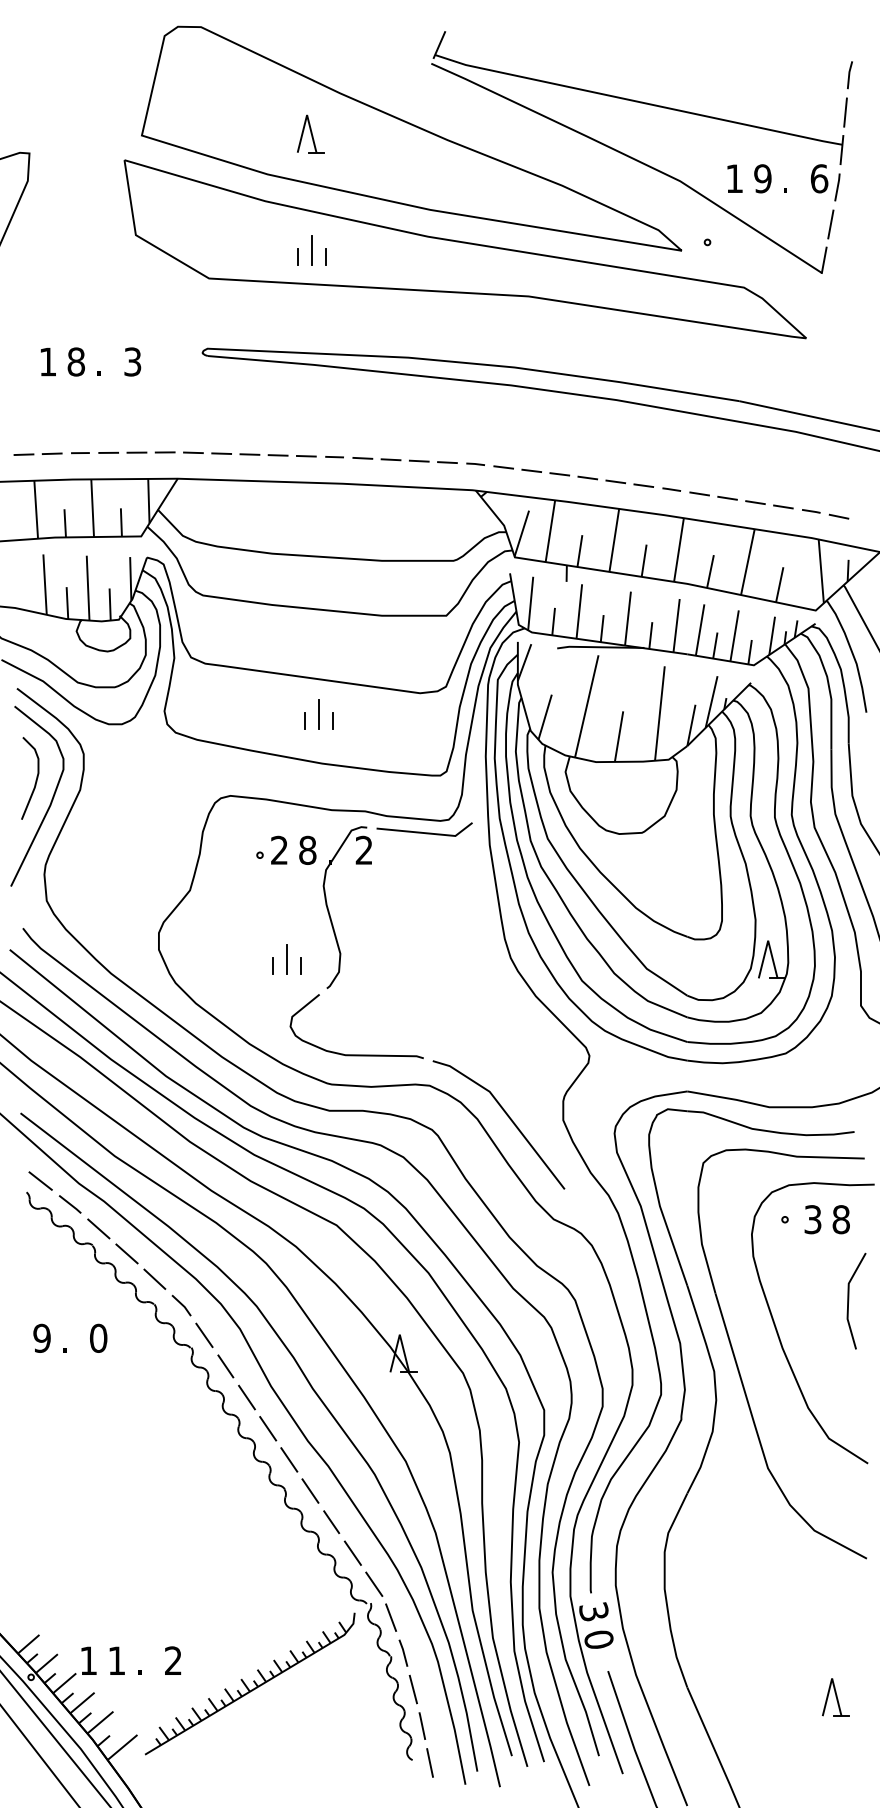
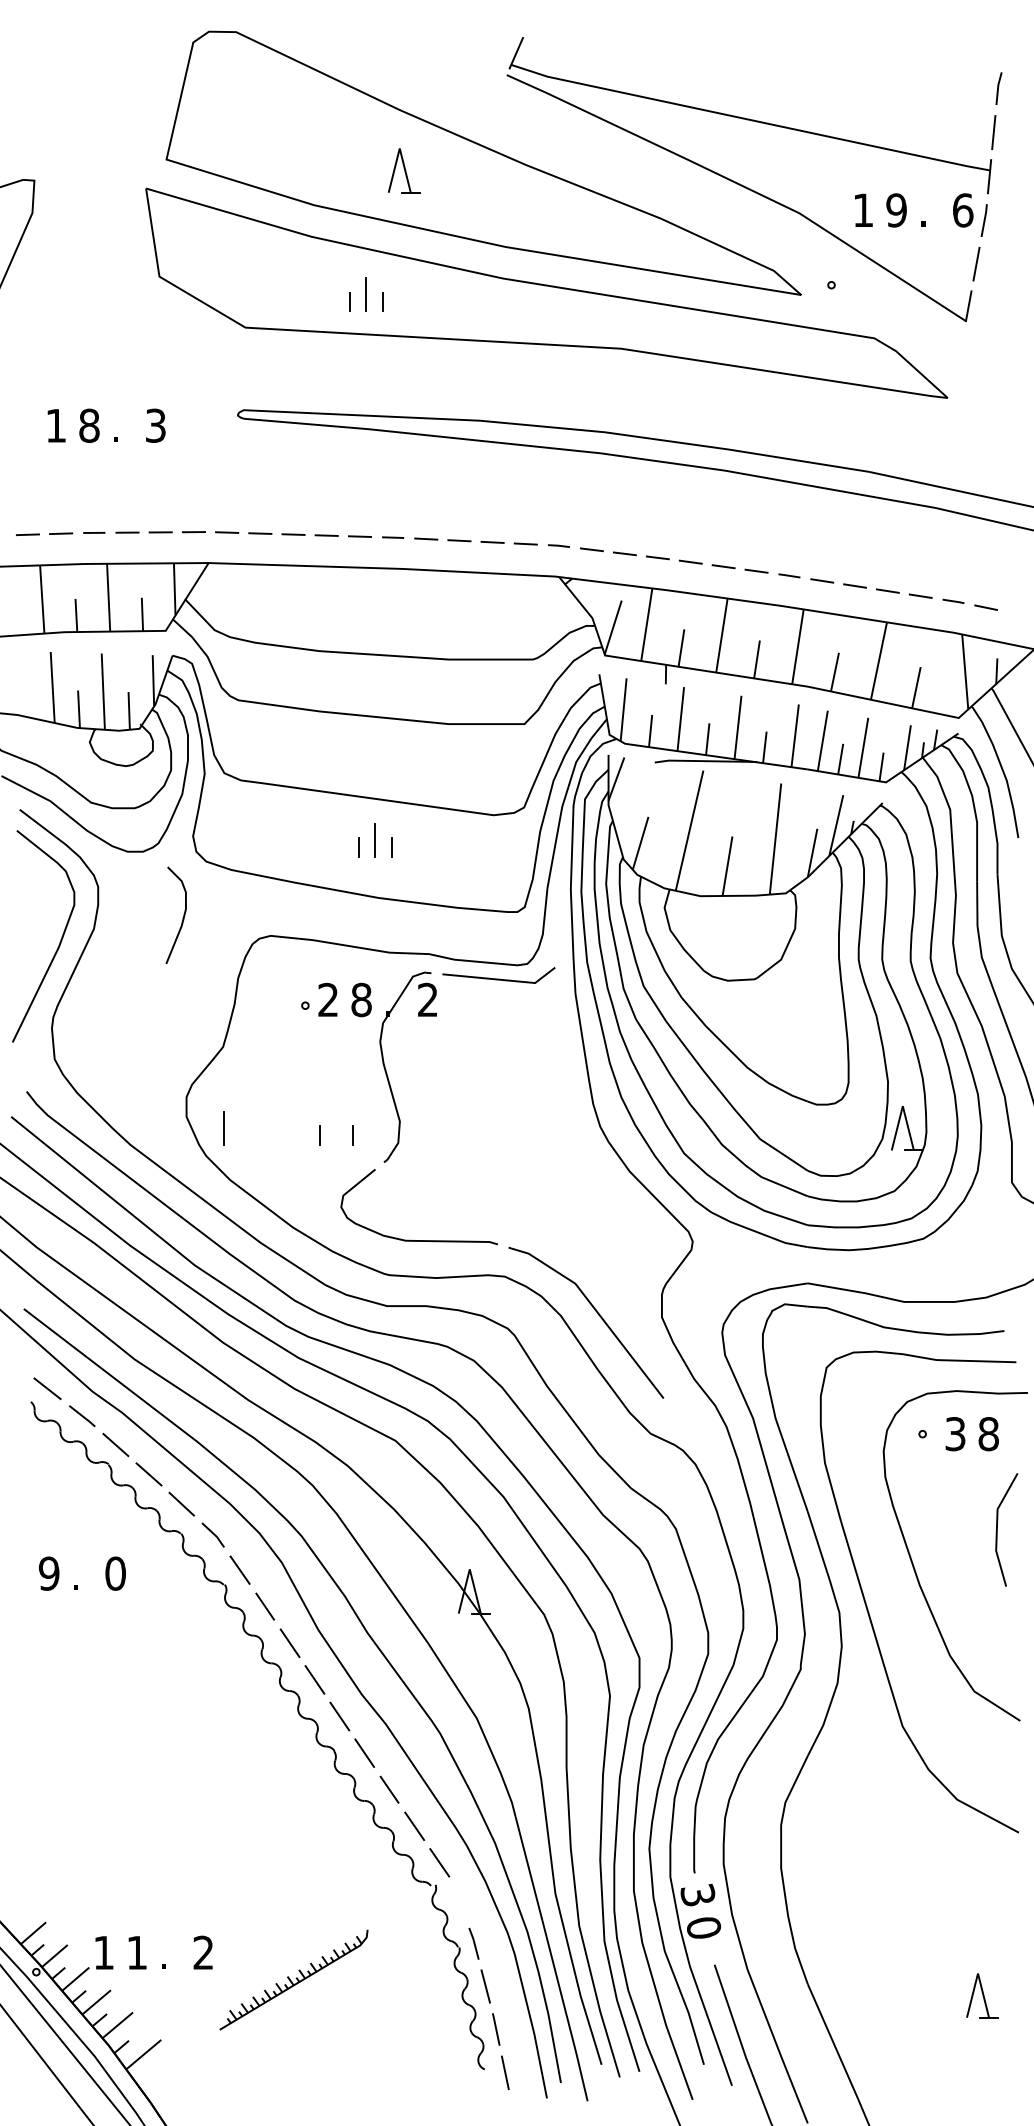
part: (311, 133) -> (404, 170), moved
curve: (36, 777) -> (183, 914), moved
line: (286, 959) -> (223, 1128), moved
line: (391, 1617) -> (459, 1901), removed
part: (249, 1683) -> (293, 1979), size x0.6

